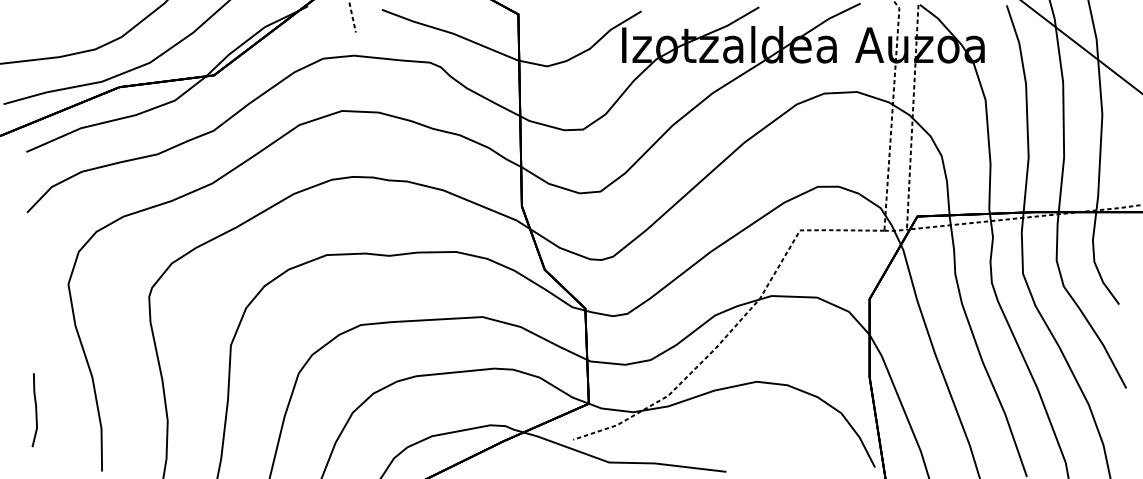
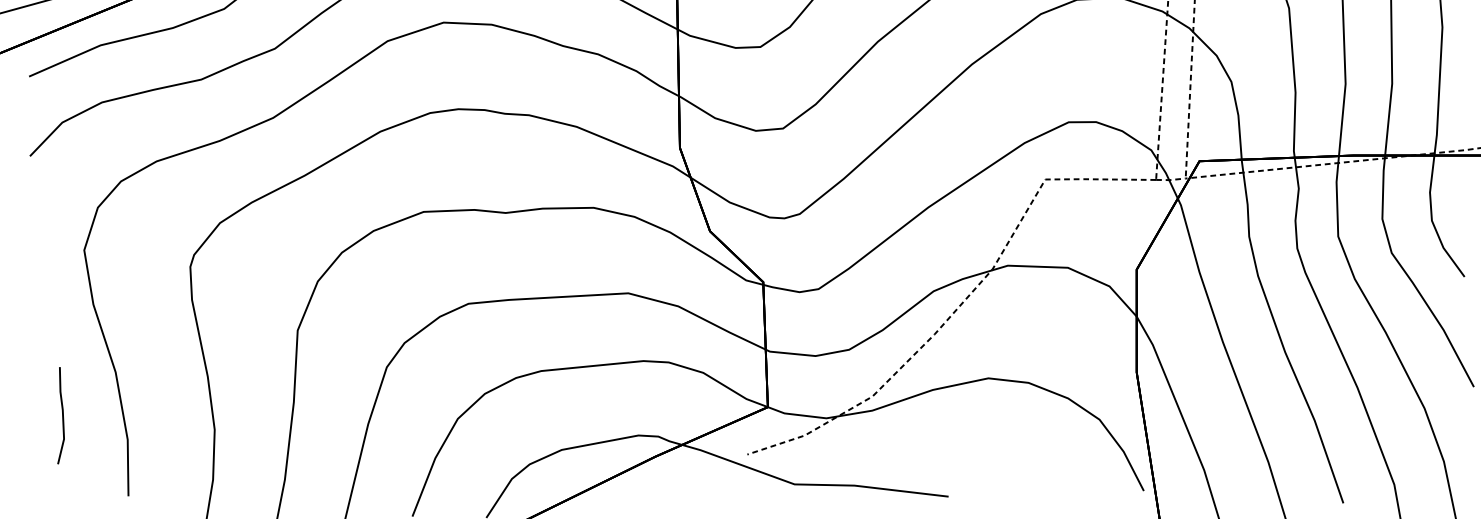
line: (35, 410) -> (62, 416), moved

